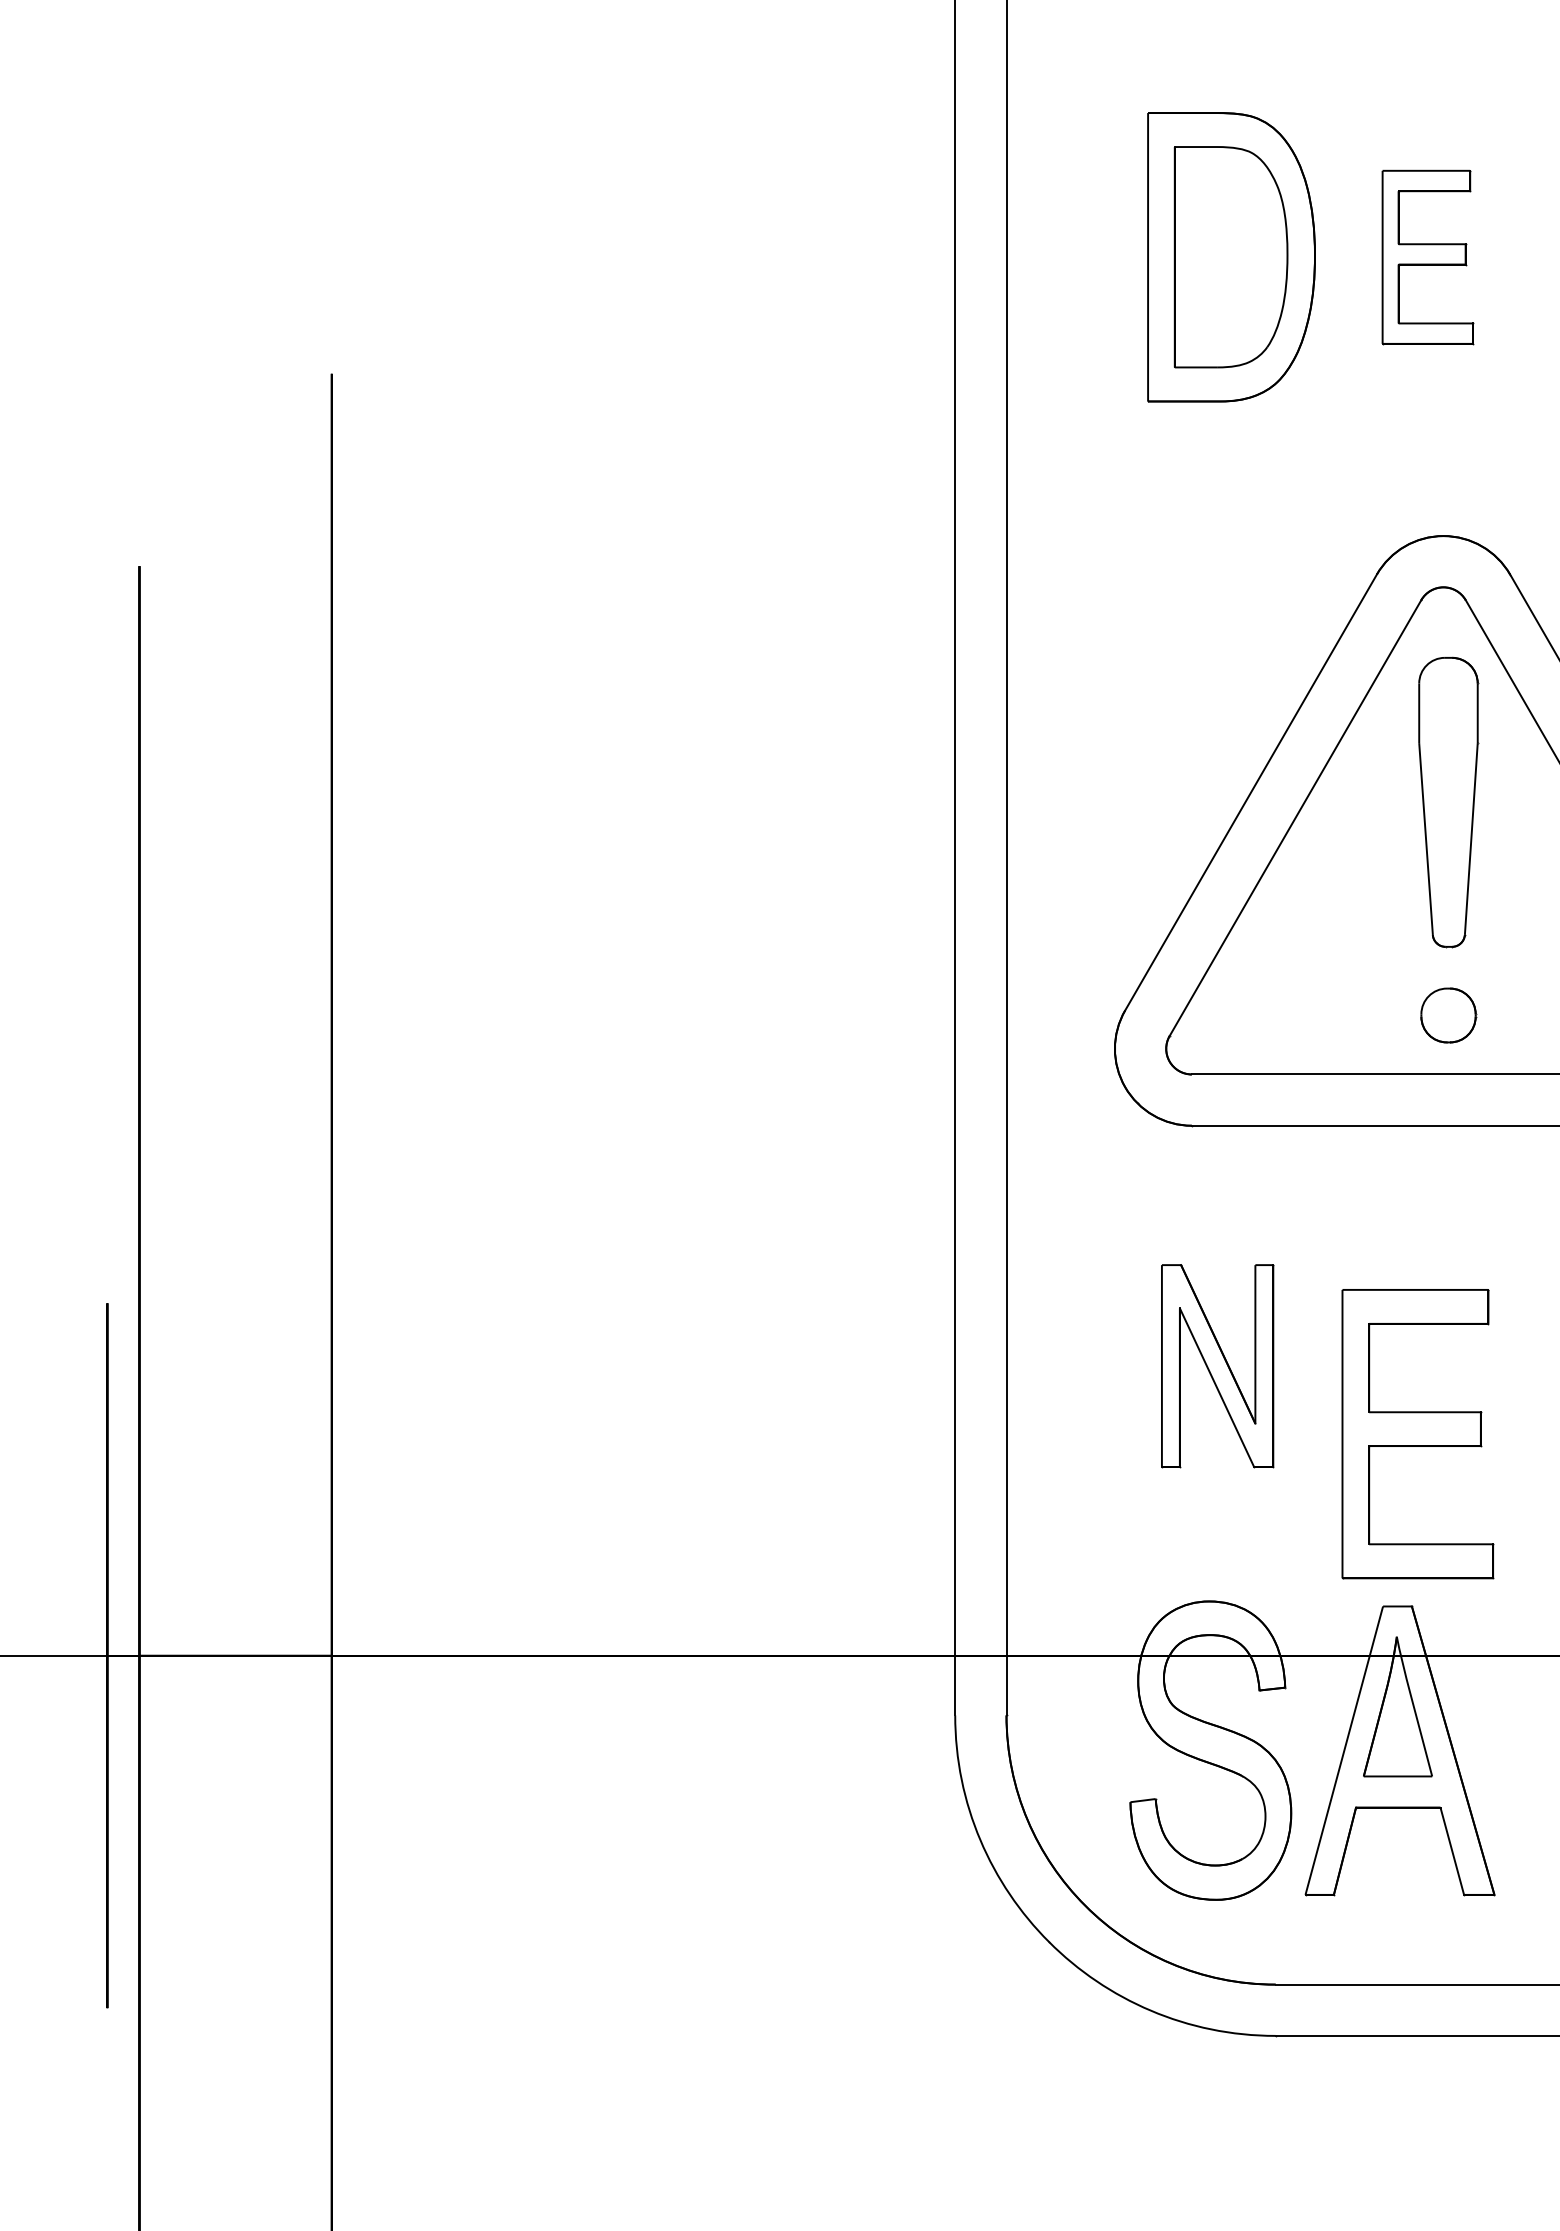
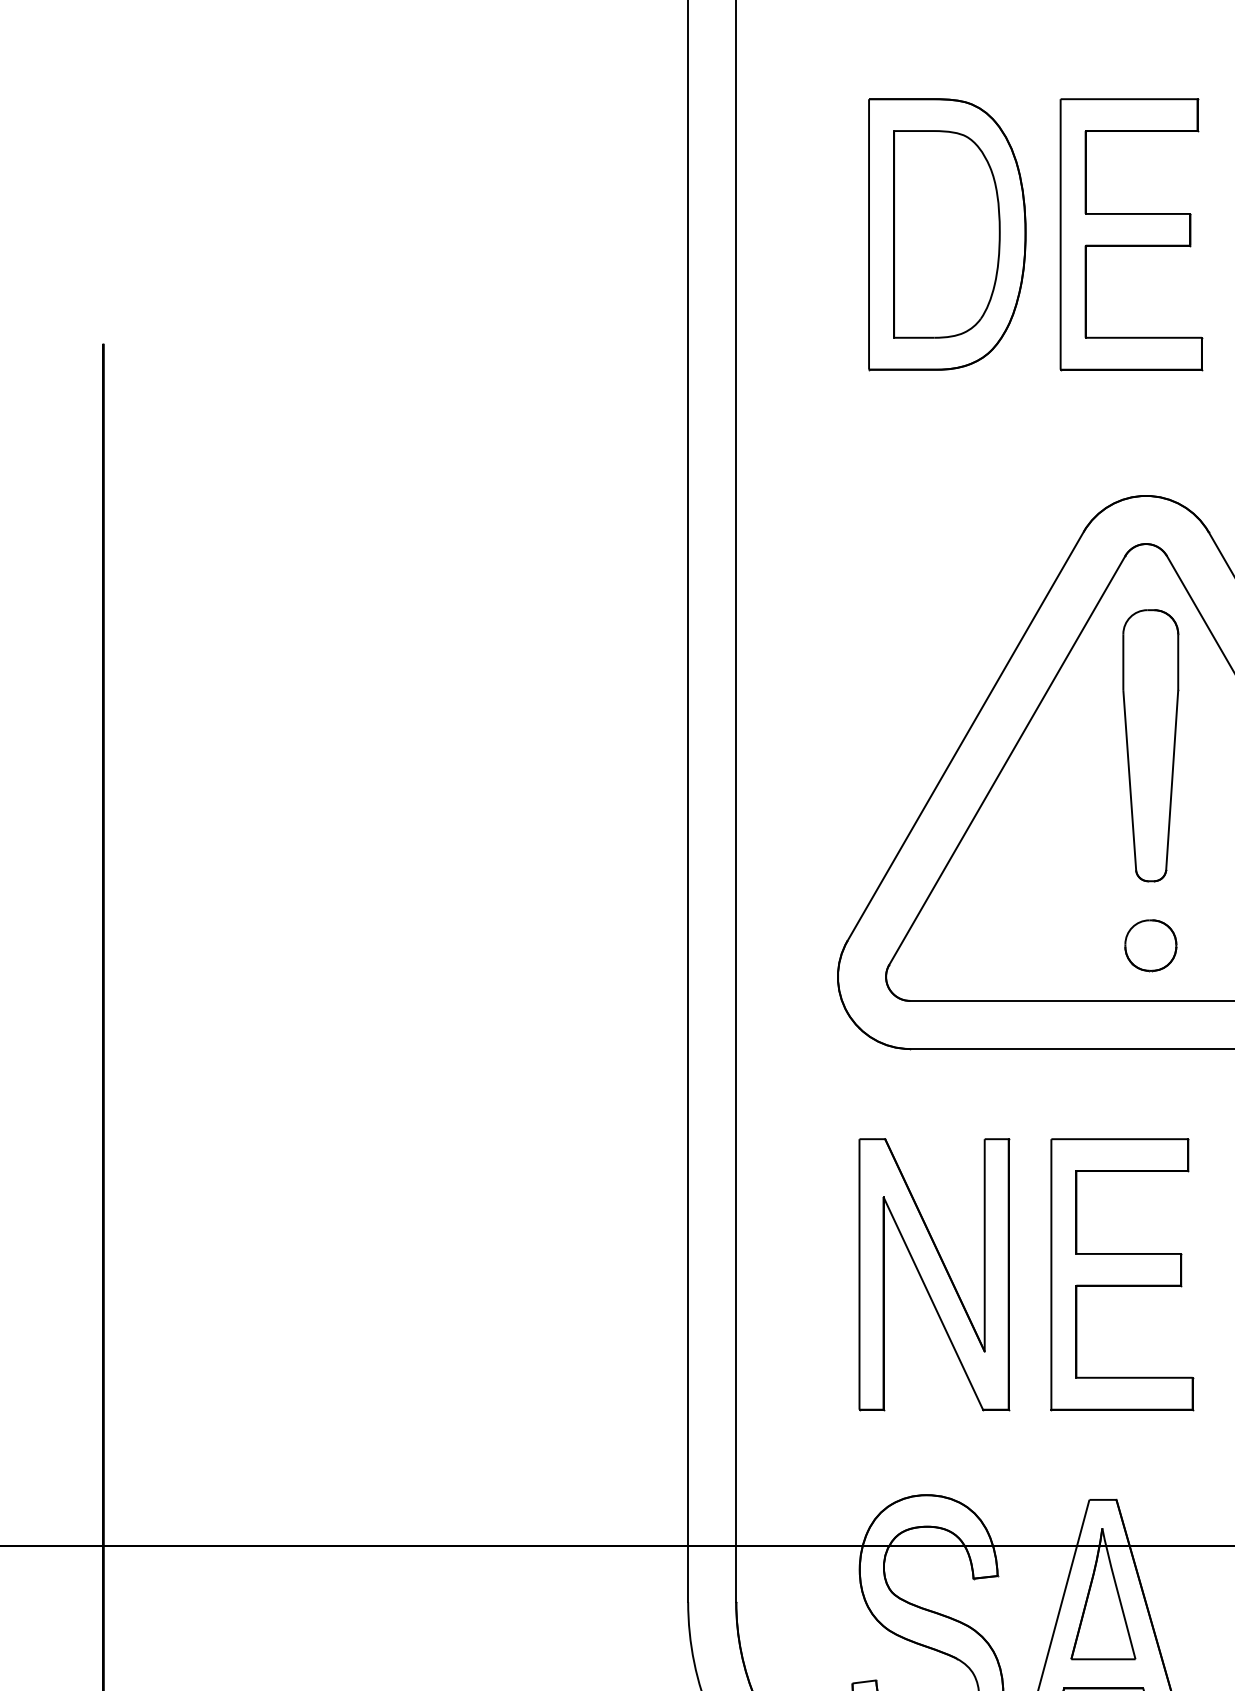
part: (1427, 257) -> (1131, 234), size x1.67
part: (1217, 1365) -> (934, 1273), size x1.43
part: (1417, 1434) -> (1121, 1274), moved

